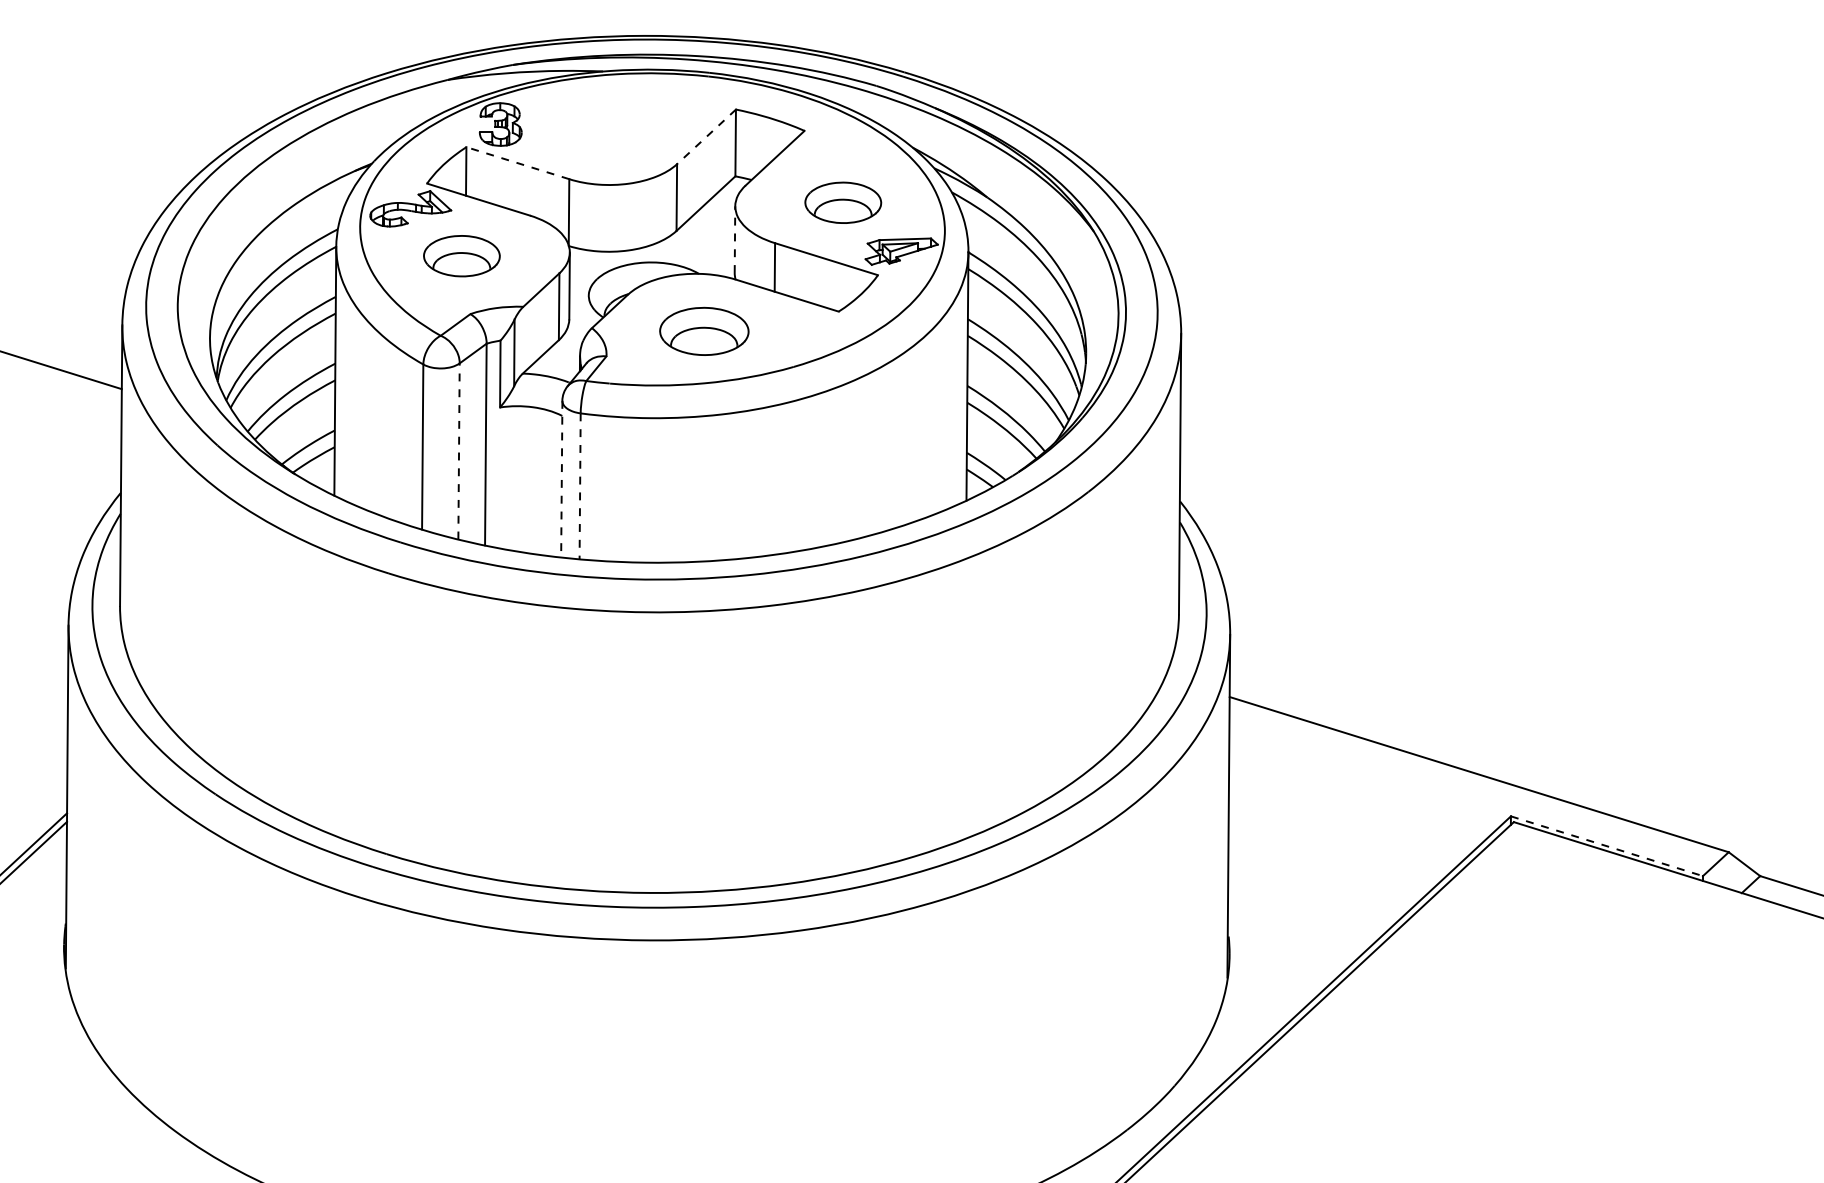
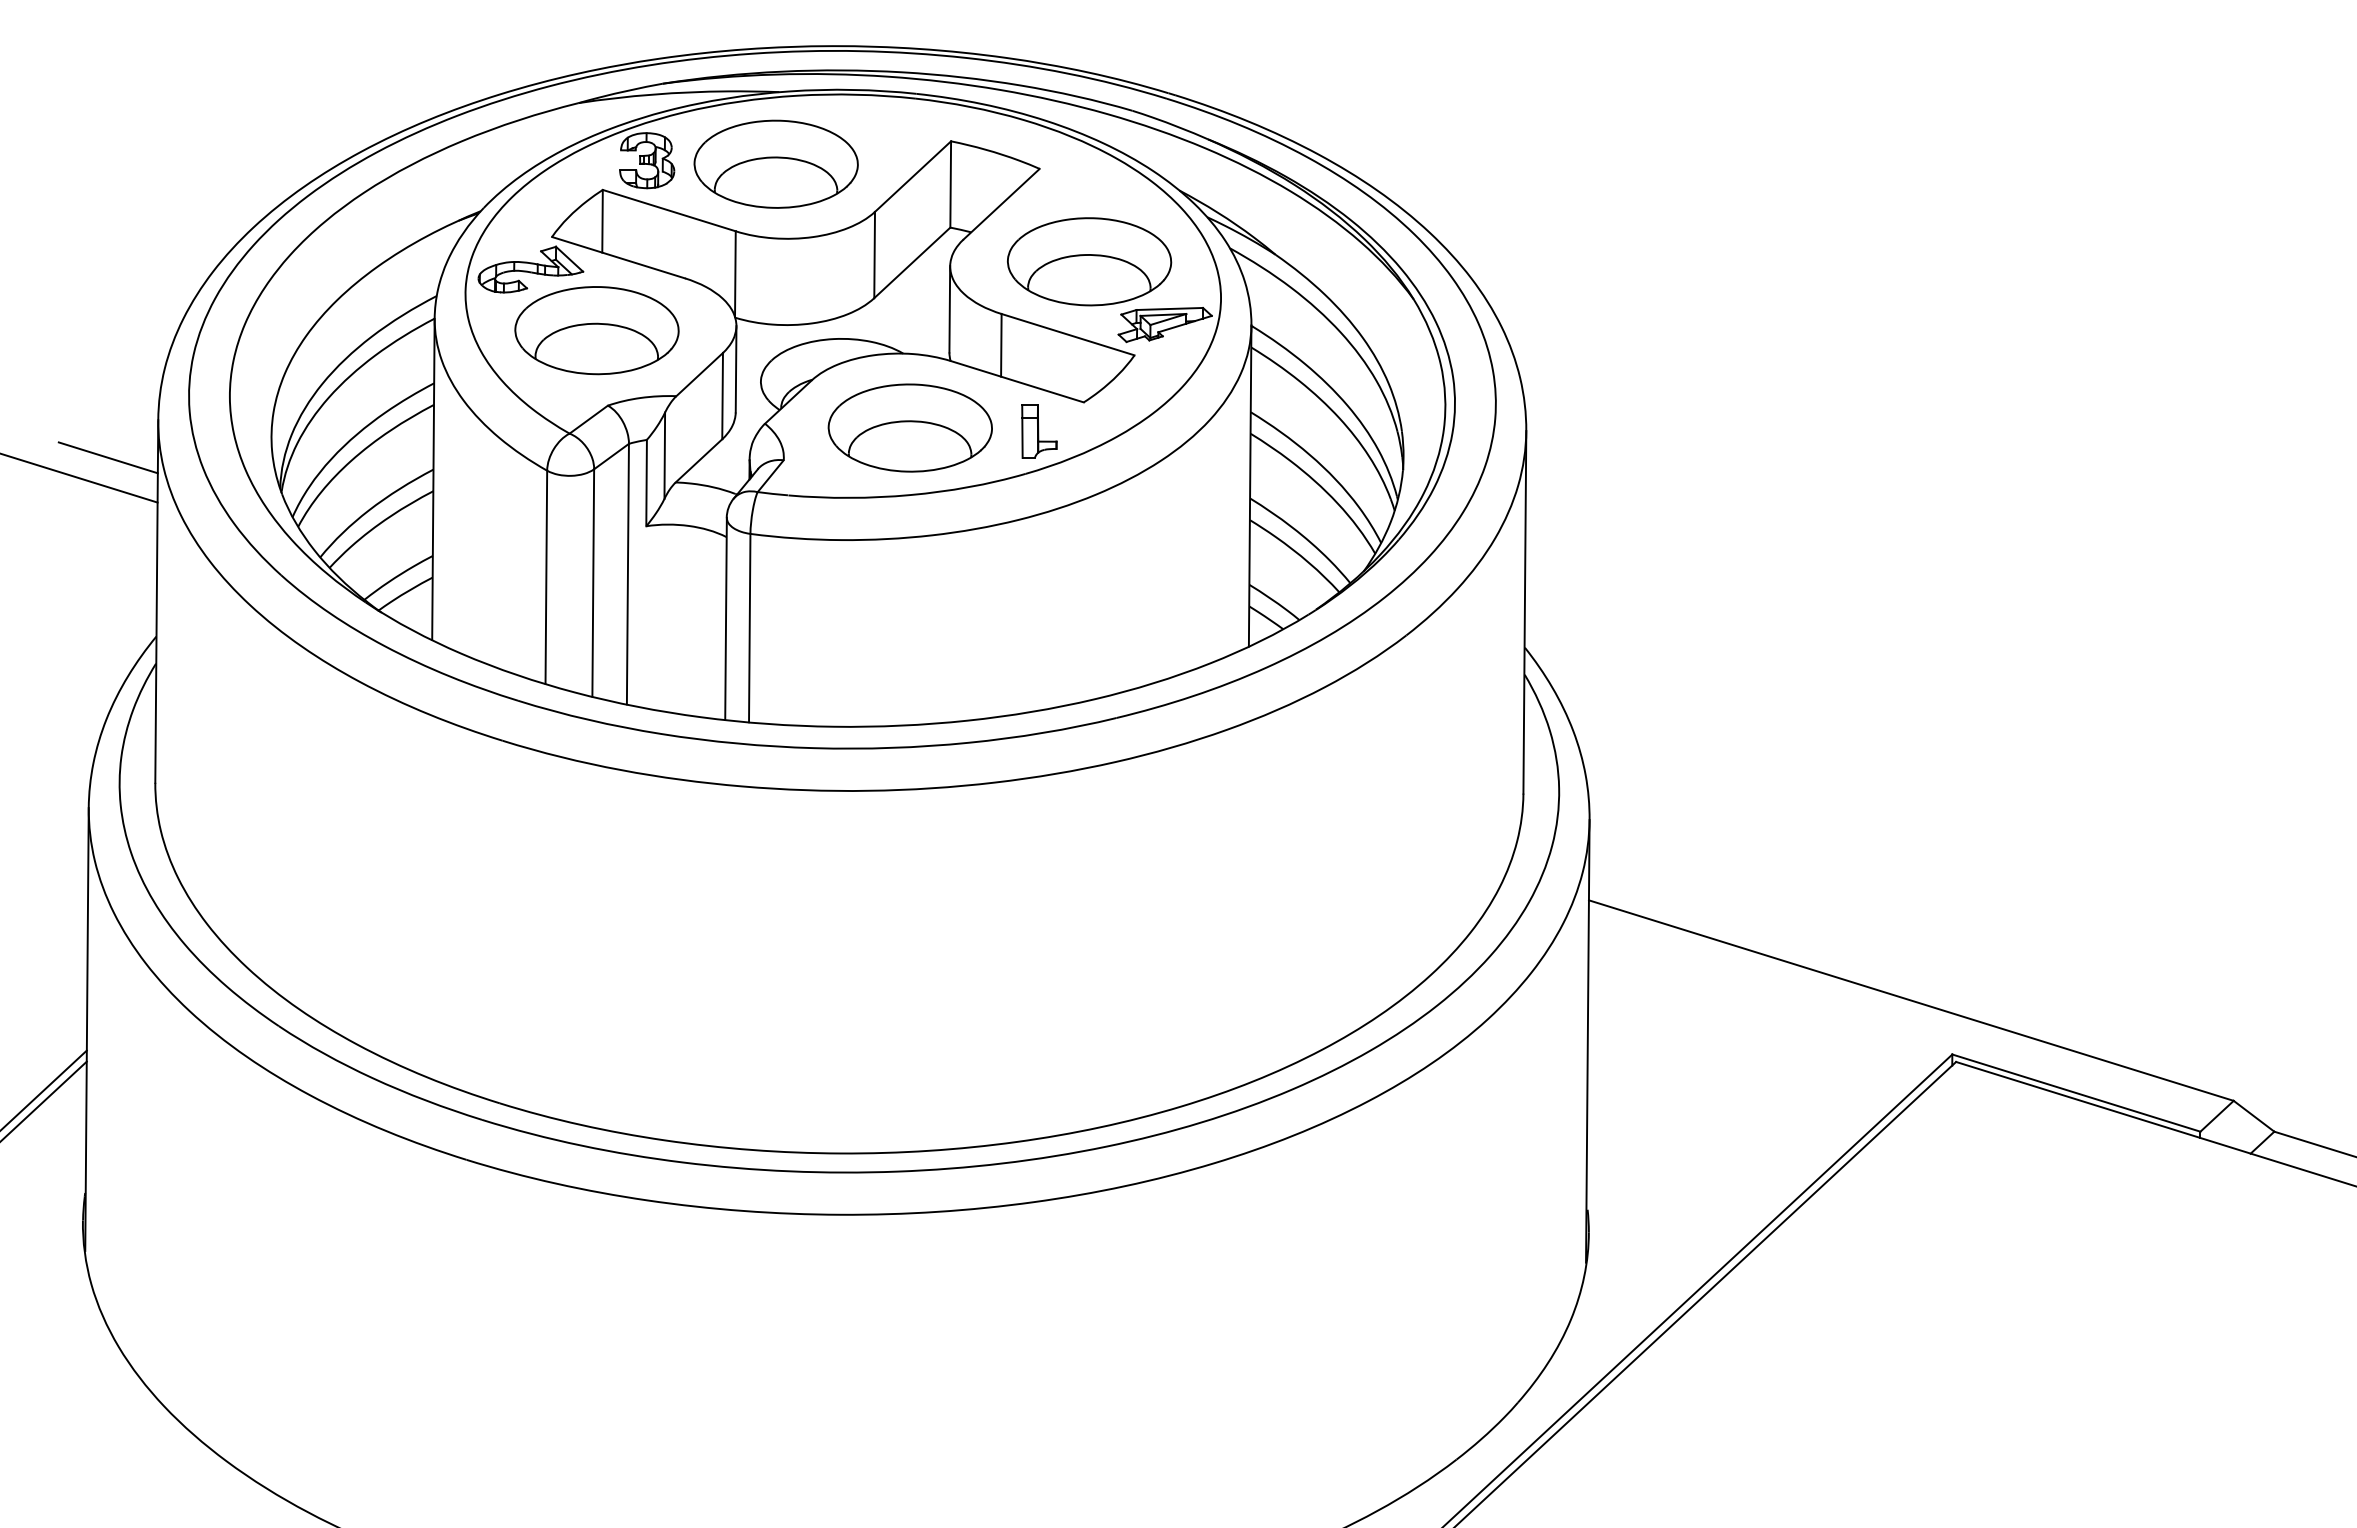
part: (600, 126) -> (775, 163), added
line: (706, 136) -> (913, 176), dashed -> solid
line: (518, 163) -> (669, 210), dashed -> solid
part: (843, 202) -> (1089, 261), size x1.67
line: (734, 238) -> (949, 308), dashed -> solid
part: (461, 255) -> (596, 330), size x1.67
part: (703, 331) -> (909, 427), size x1.43
part: (804, 334) -> (1039, 431), added
line: (83, 354) -> (107, 457), added
line: (459, 451) -> (593, 583), dashed -> solid
line: (562, 479) -> (726, 619), dashed -> solid
line: (579, 486) -> (749, 628), dashed -> solid
line: (1607, 846) -> (2076, 1093), dashed -> solid

